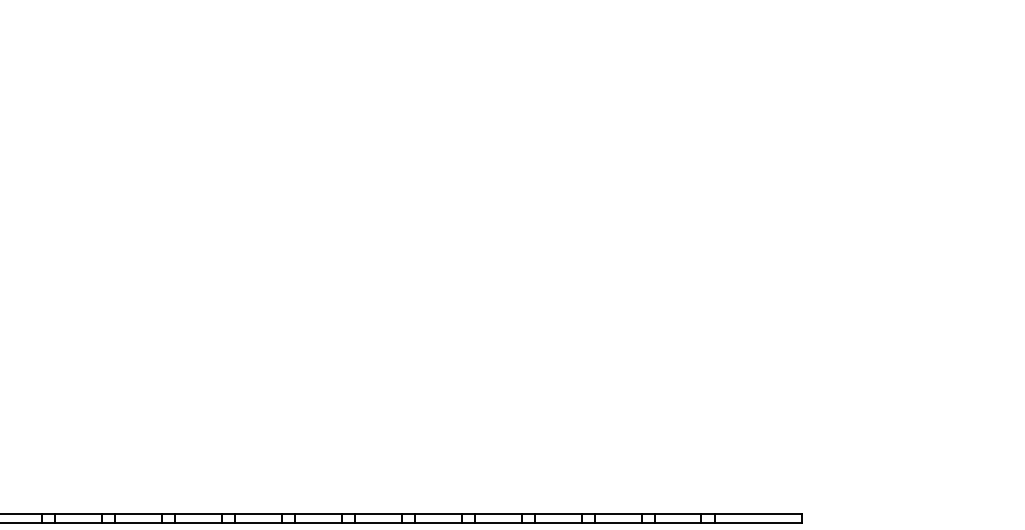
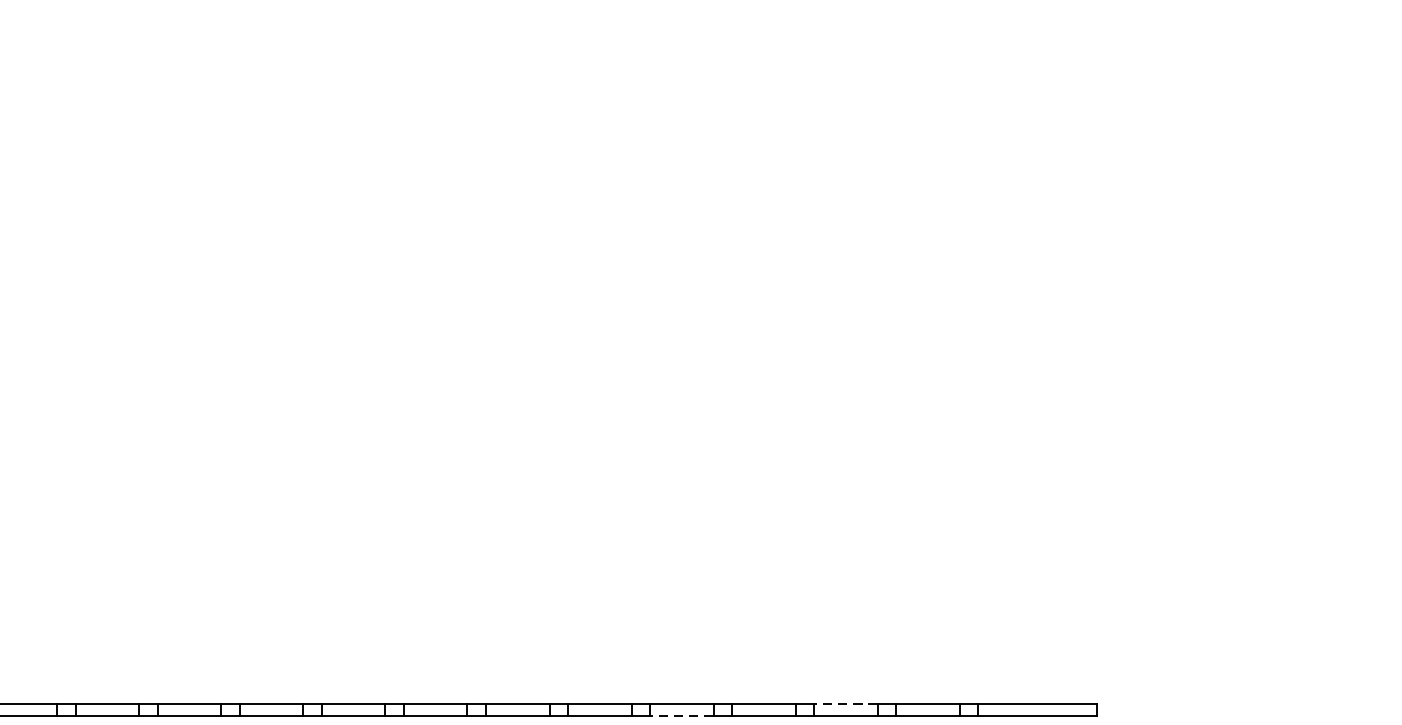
line: (617, 514) -> (844, 703), solid -> dashed
line: (497, 523) -> (680, 716), solid -> dashed

